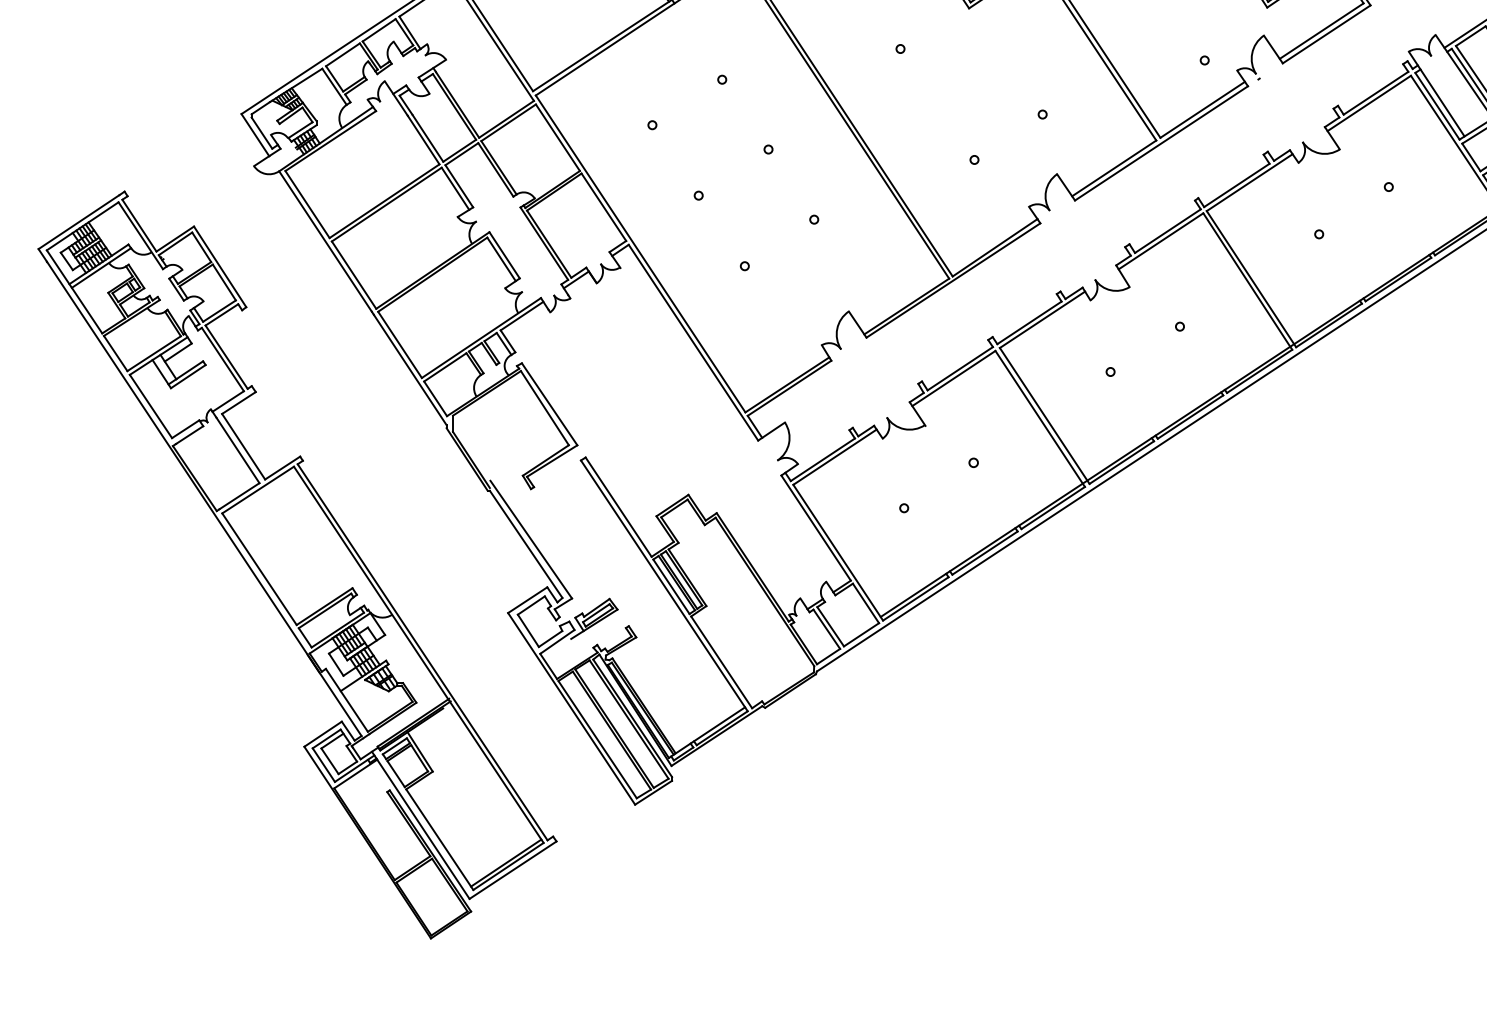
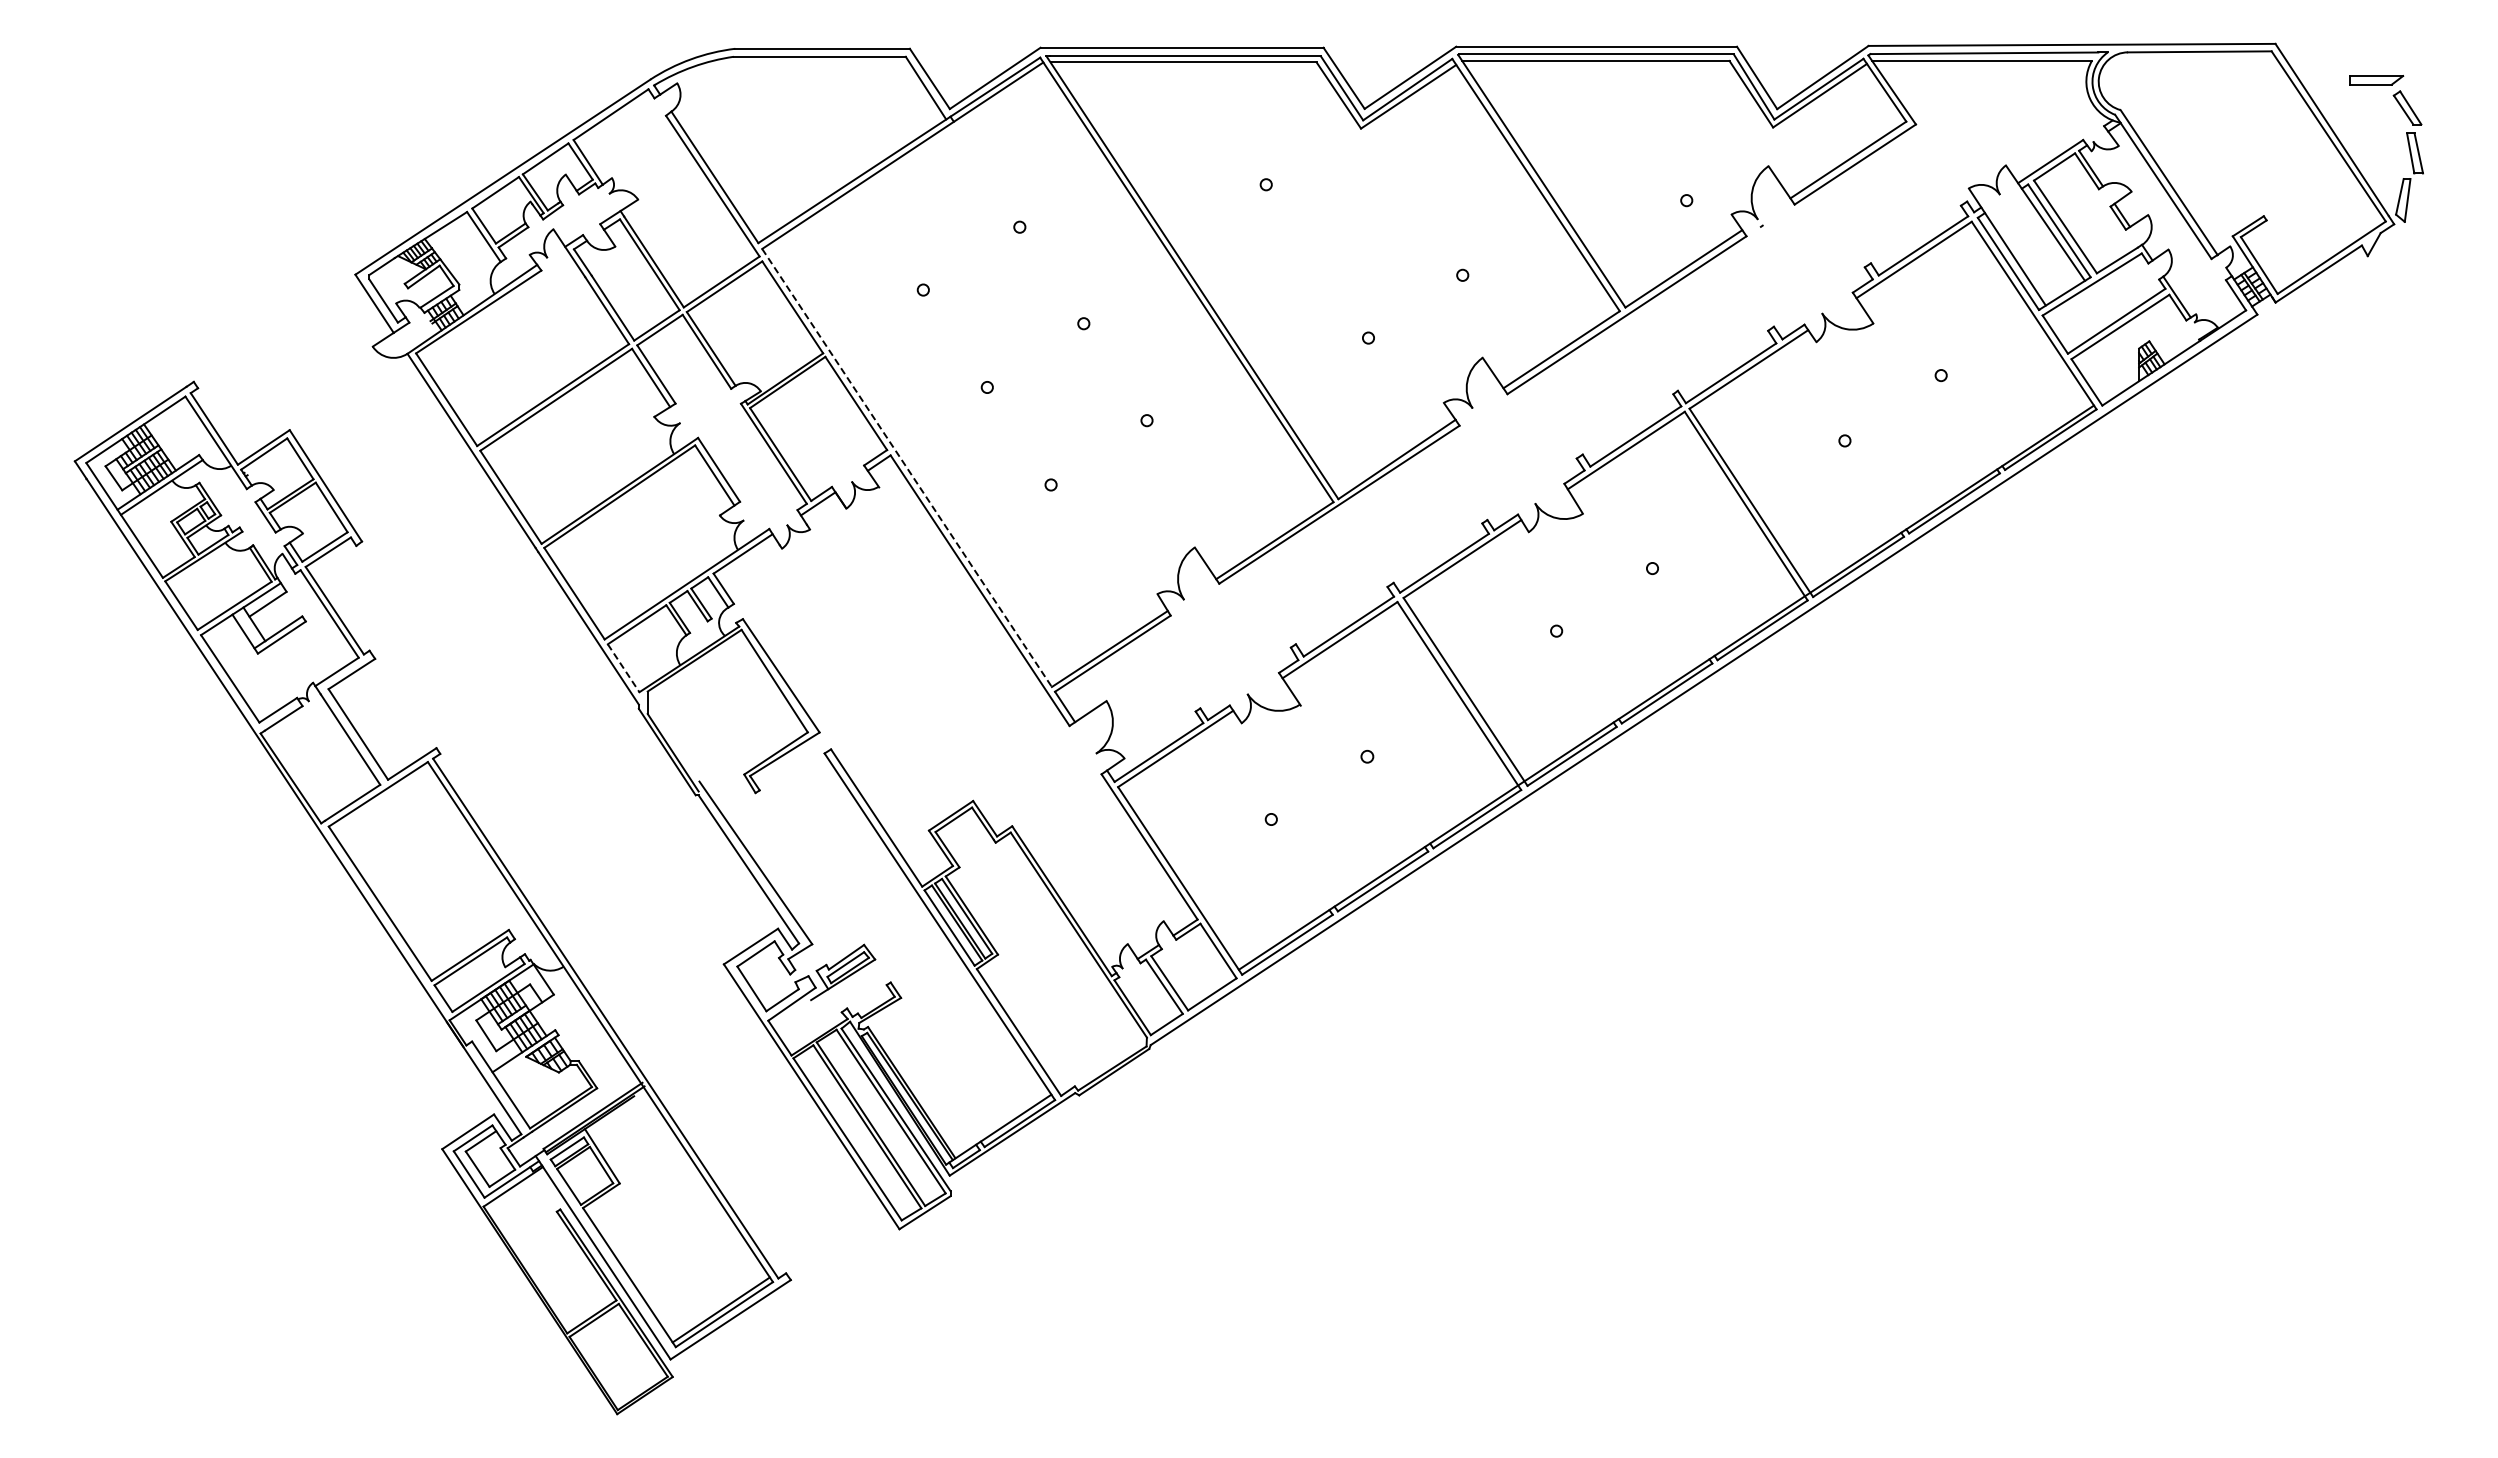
line: (640, 253) -> (907, 467), solid -> dashed
line: (435, 399) -> (623, 668), solid -> dashed

